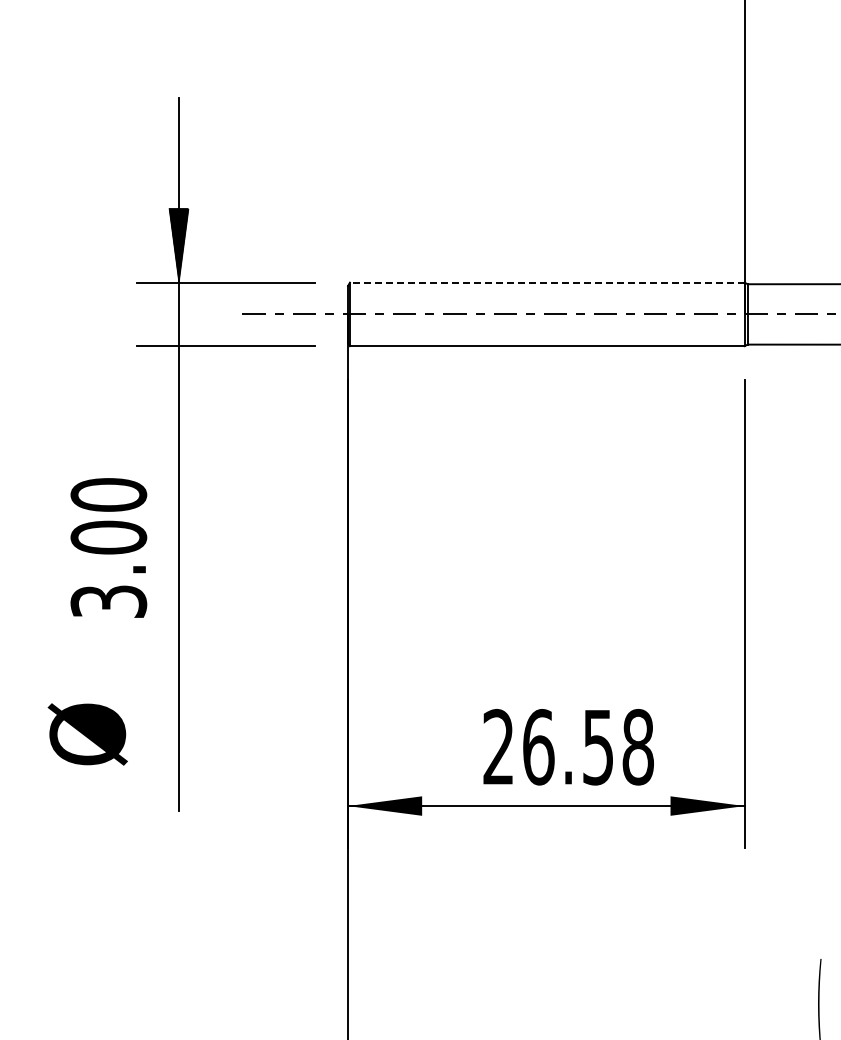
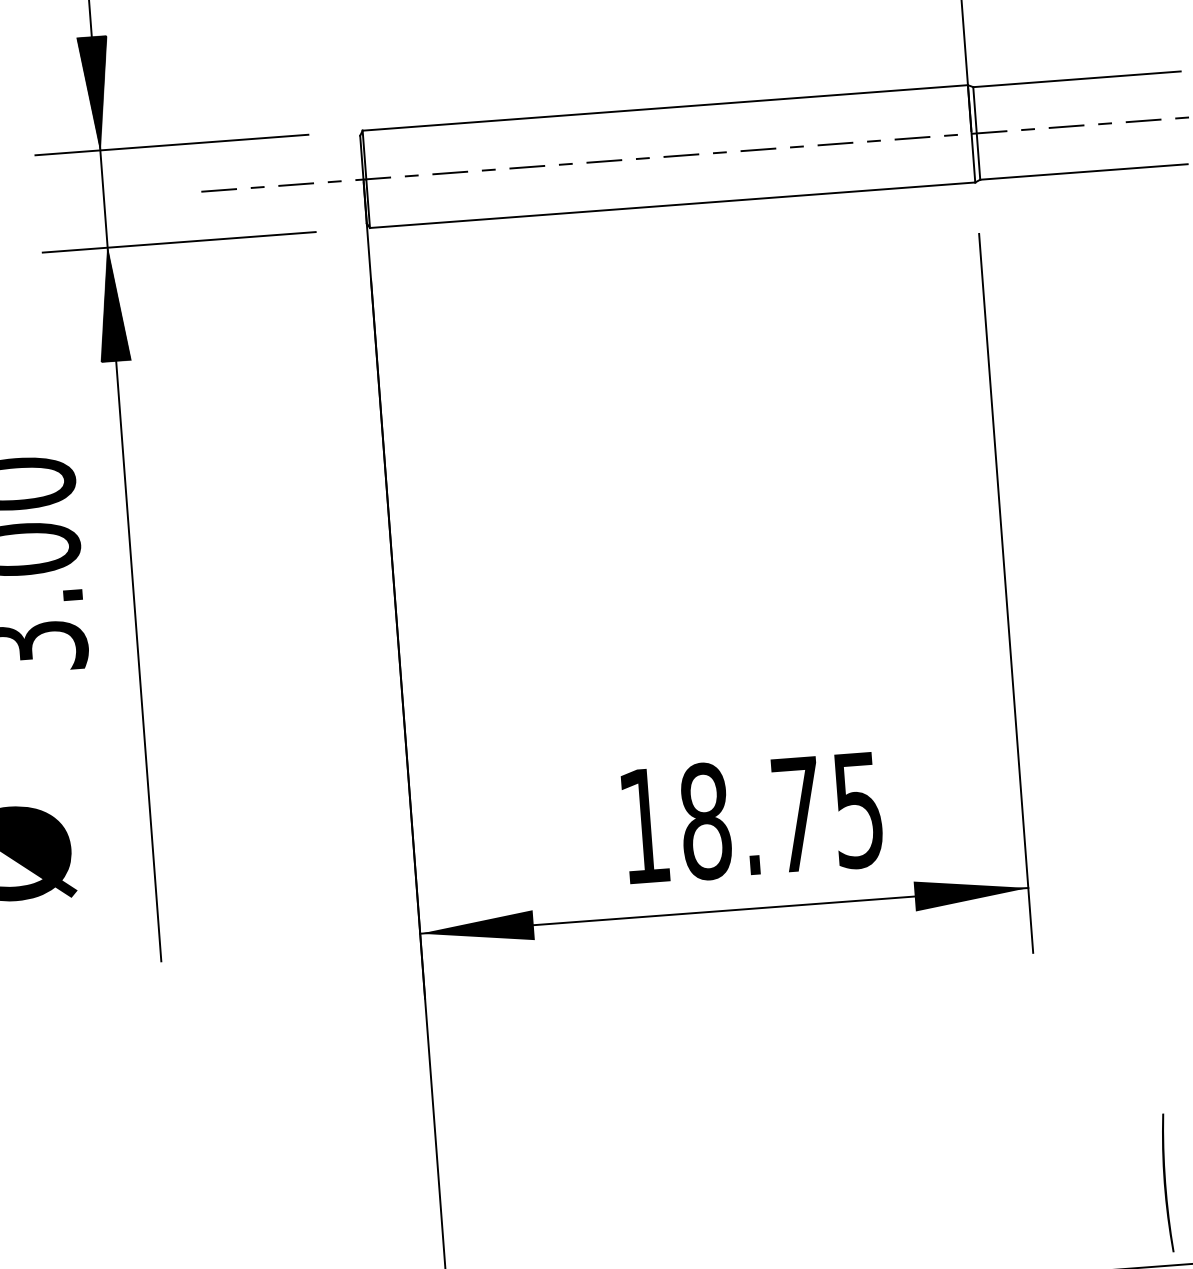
line: (546, 282) -> (664, 107), dashed -> solid
hatch: (178, 383) -> (111, 305), added
text: (568, 746) -> (751, 816), 26.58 -> 18.75

